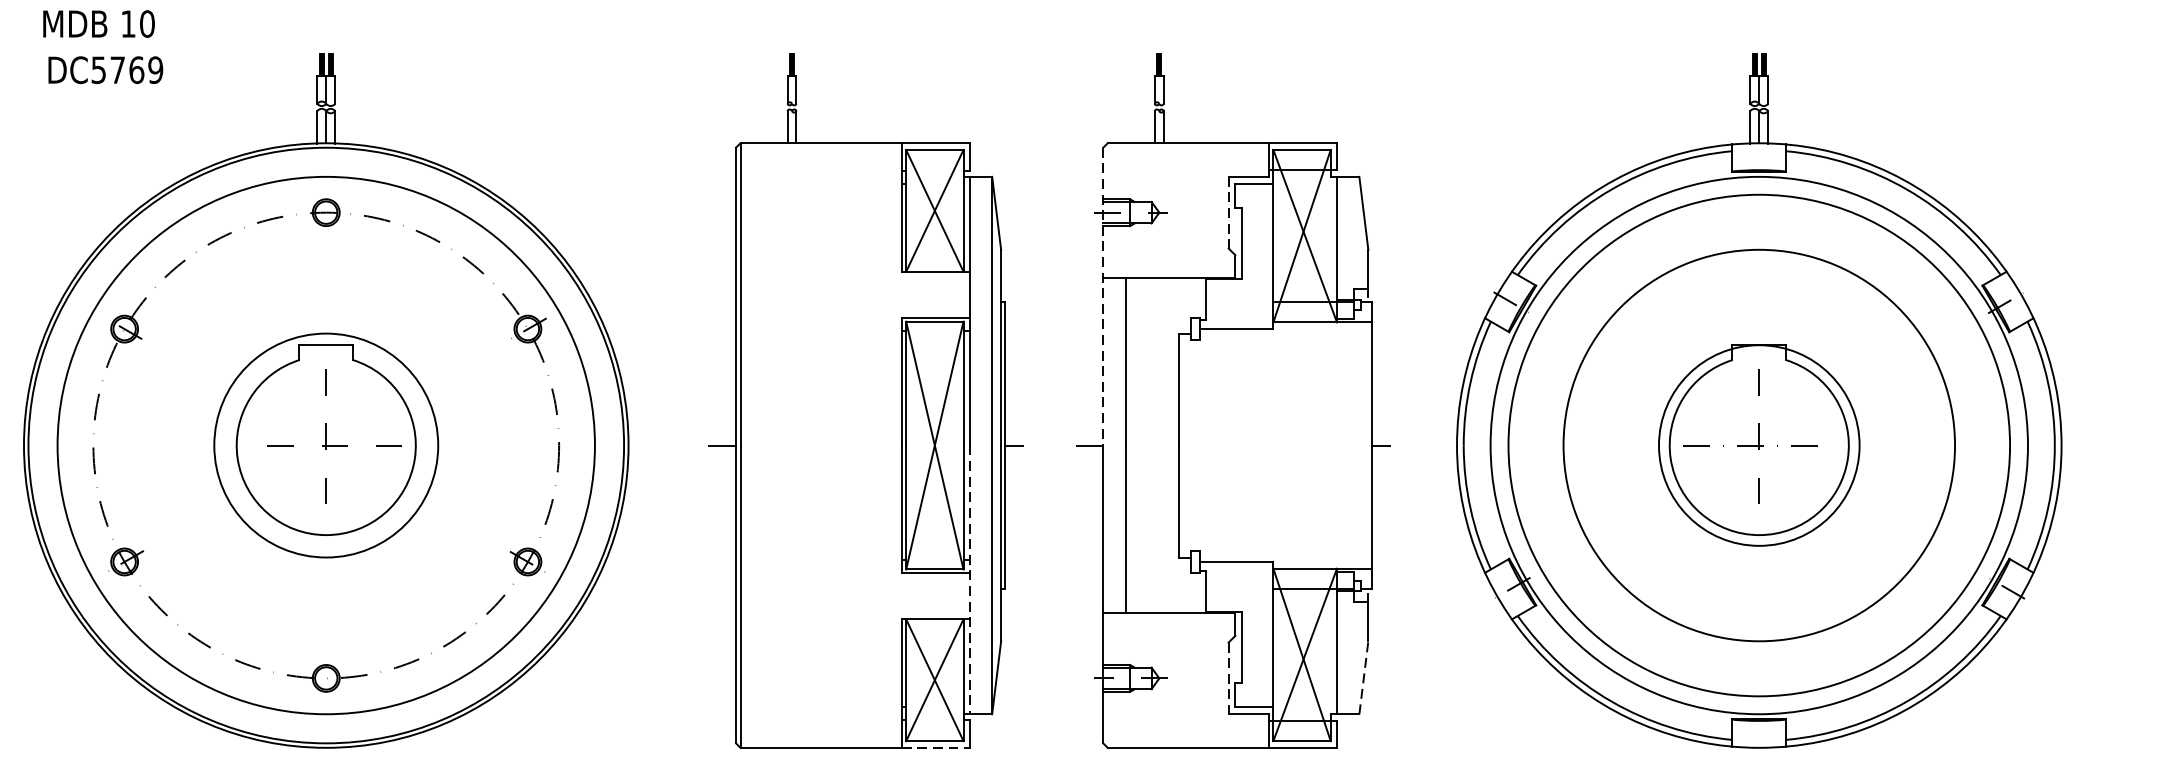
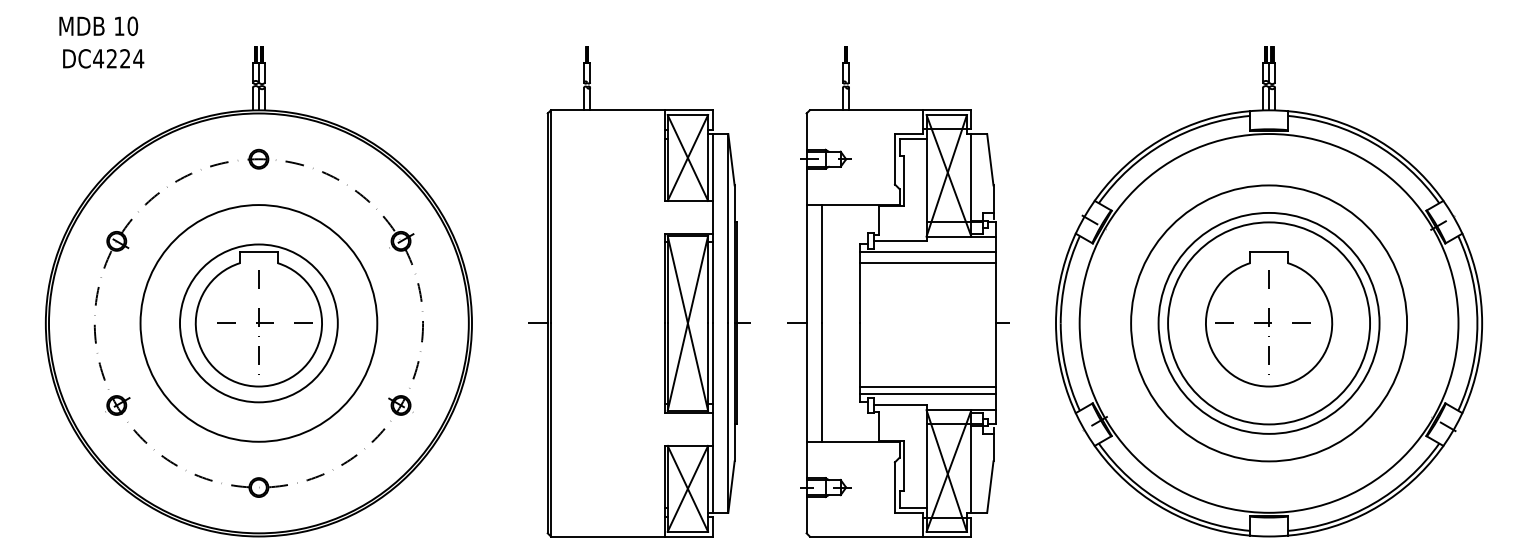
text: (127, 69) -> (118, 58), DC5769 -> DC4224
line: (1229, 213) -> (895, 159), dashed -> solid
line: (1103, 296) -> (806, 218), dashed -> solid
line: (1276, 344) -> (928, 252), added
line: (1276, 360) -> (928, 263), added
circle: (1758, 444) -> (1268, 322), size x0.62
circle: (325, 445) -> (258, 323), size x0.62
circle: (1759, 445) -> (1269, 323), size x1.43
line: (1276, 535) -> (928, 386), added
line: (1276, 546) -> (928, 394), added
line: (969, 580) -> (712, 418), dashed -> solid
line: (1364, 678) -> (990, 487), dashed -> solid
line: (1229, 679) -> (895, 488), dashed -> solid
line: (935, 747) -> (688, 536), dashed -> solid

